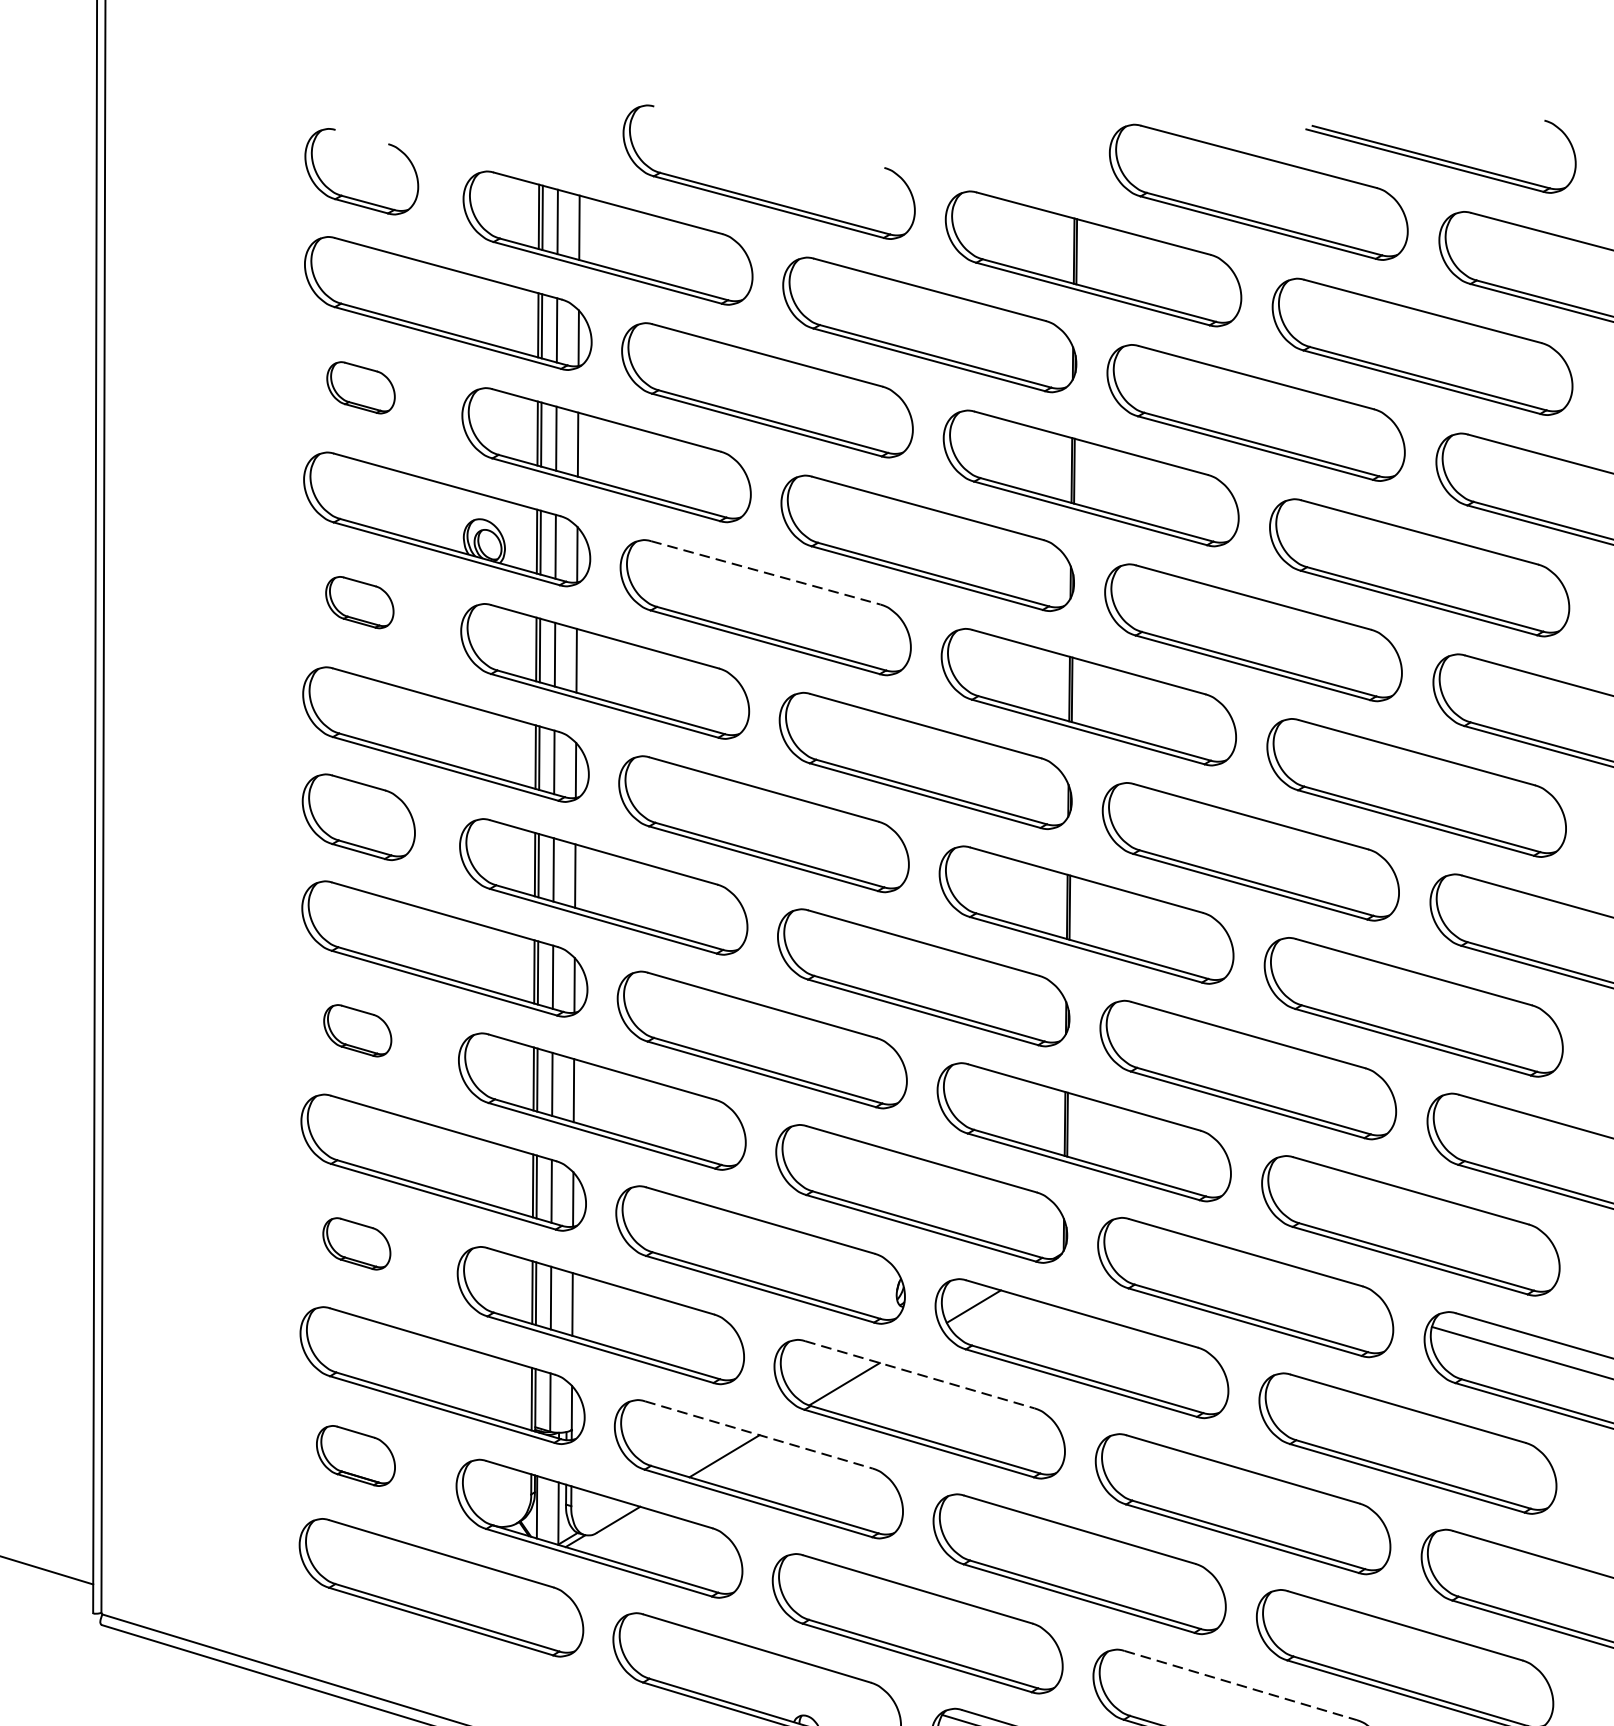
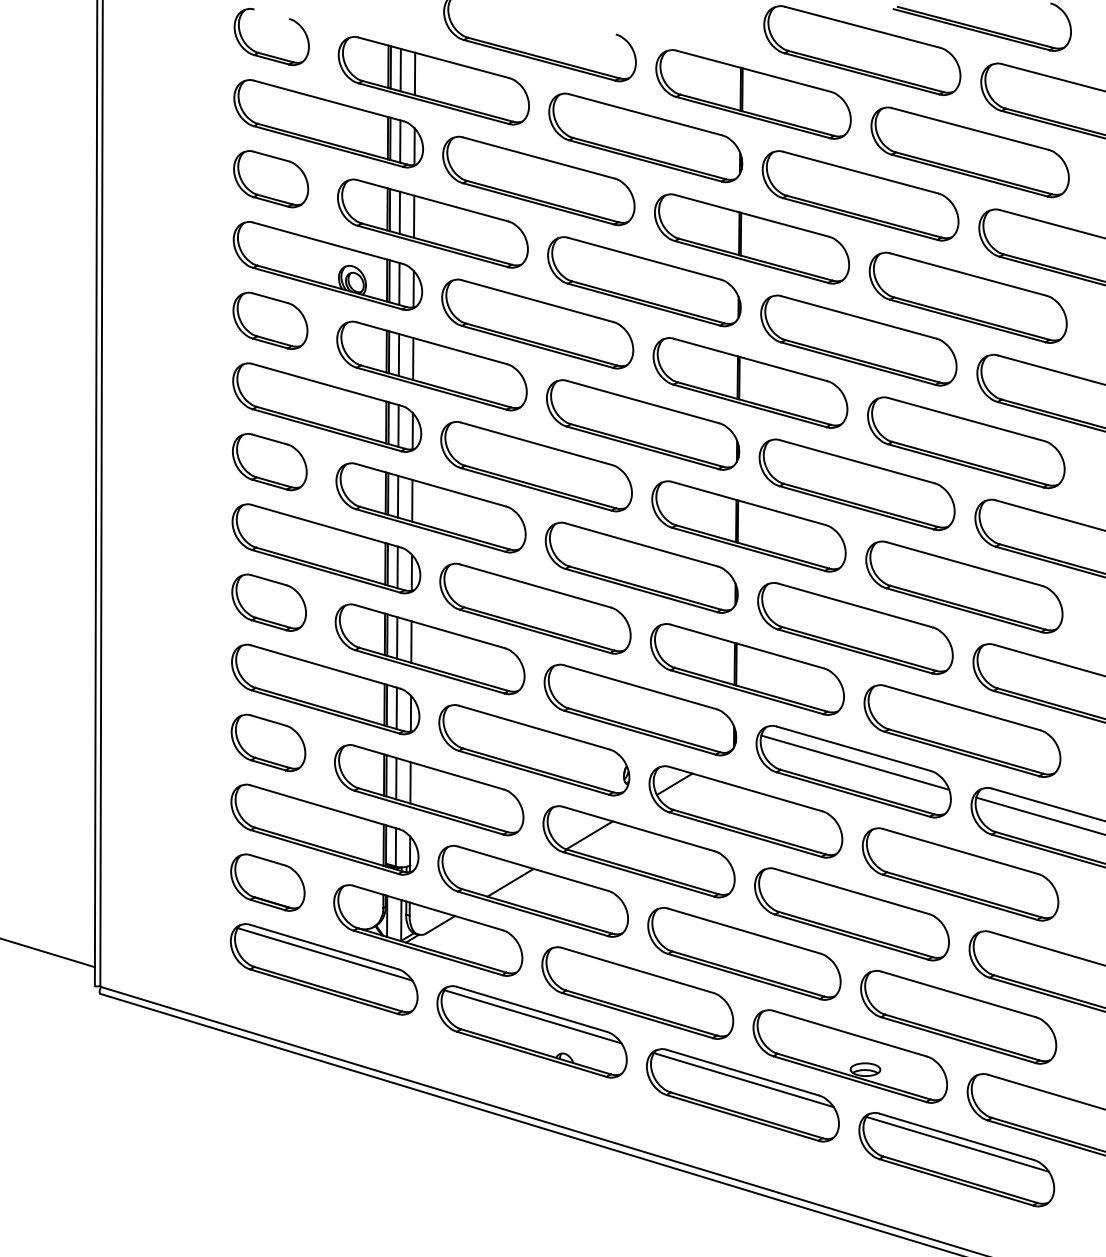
part: (361, 388) -> (271, 179), size x1.67
line: (766, 573) -> (538, 301), dashed -> solid
part: (359, 602) -> (270, 320), size x1.67
part: (356, 1030) -> (268, 602), size x1.67
part: (356, 1243) -> (268, 742), size x1.67
line: (1248, 1273) -> (855, 762), added
line: (920, 1375) -> (639, 829), dashed -> solid
line: (759, 1434) -> (533, 868), dashed -> solid
part: (355, 1455) -> (267, 882), size x1.43
line: (441, 1565) -> (324, 954), added
line: (757, 1659) -> (532, 1016), added
line: (1240, 1685) -> (850, 1033), dashed -> solid

